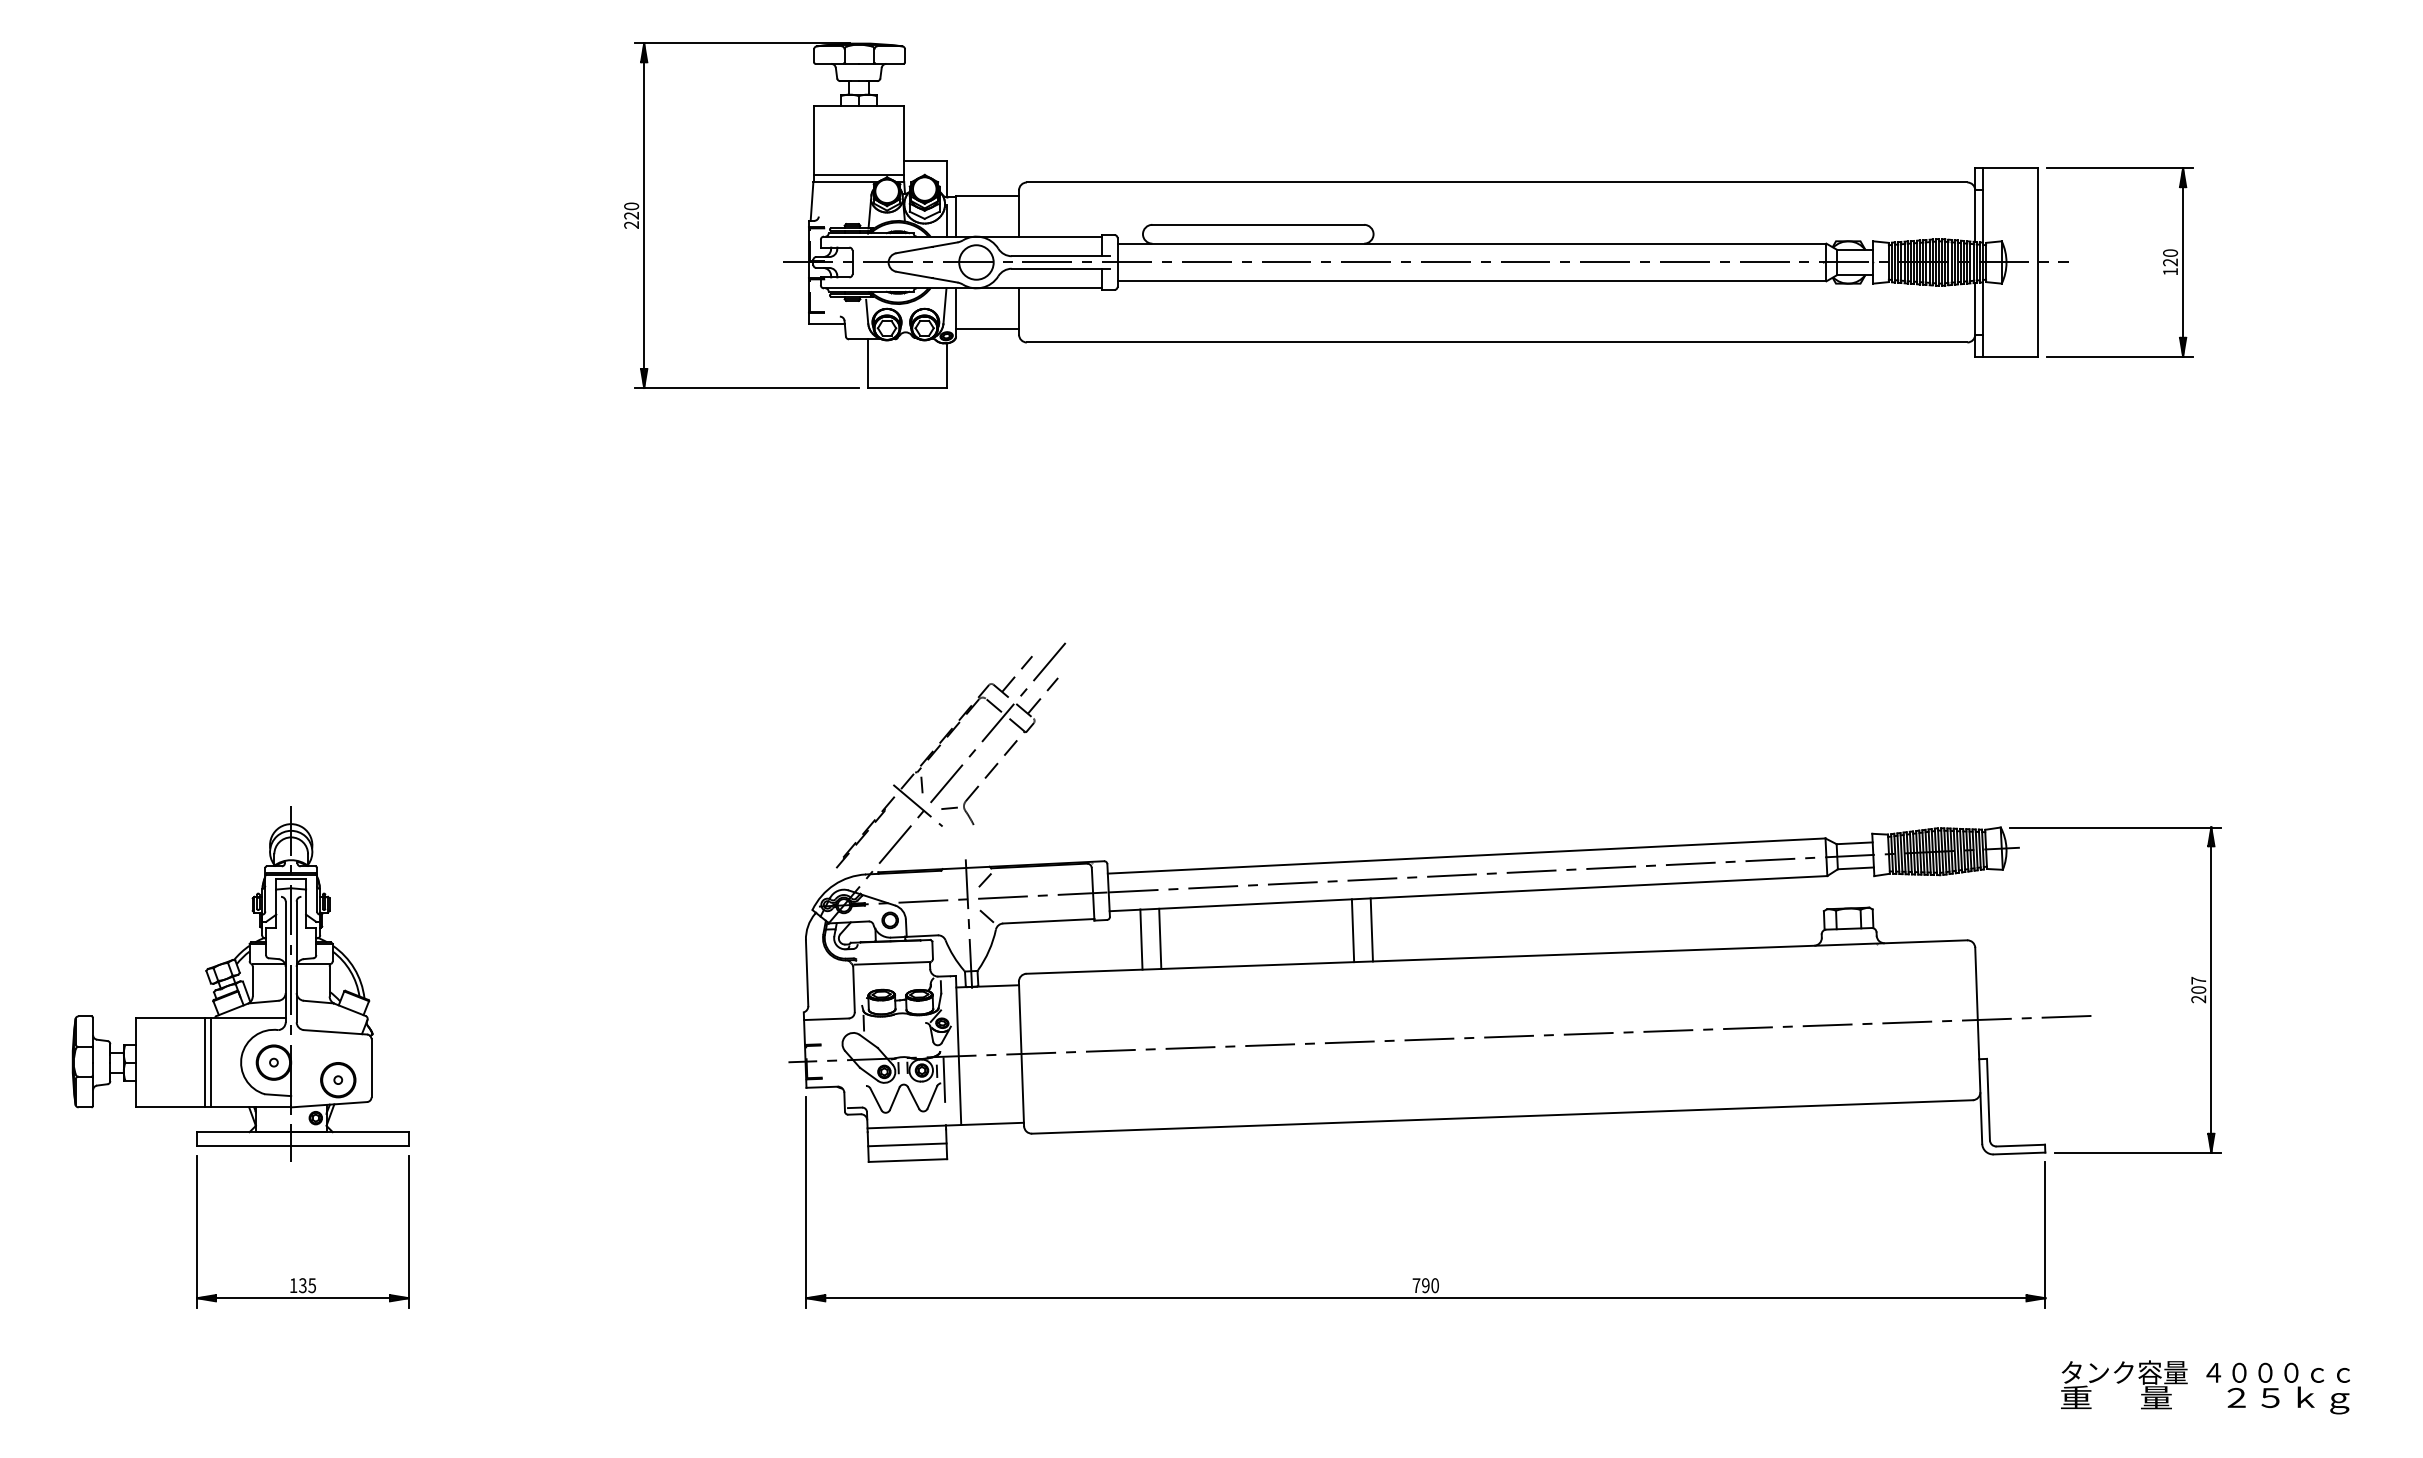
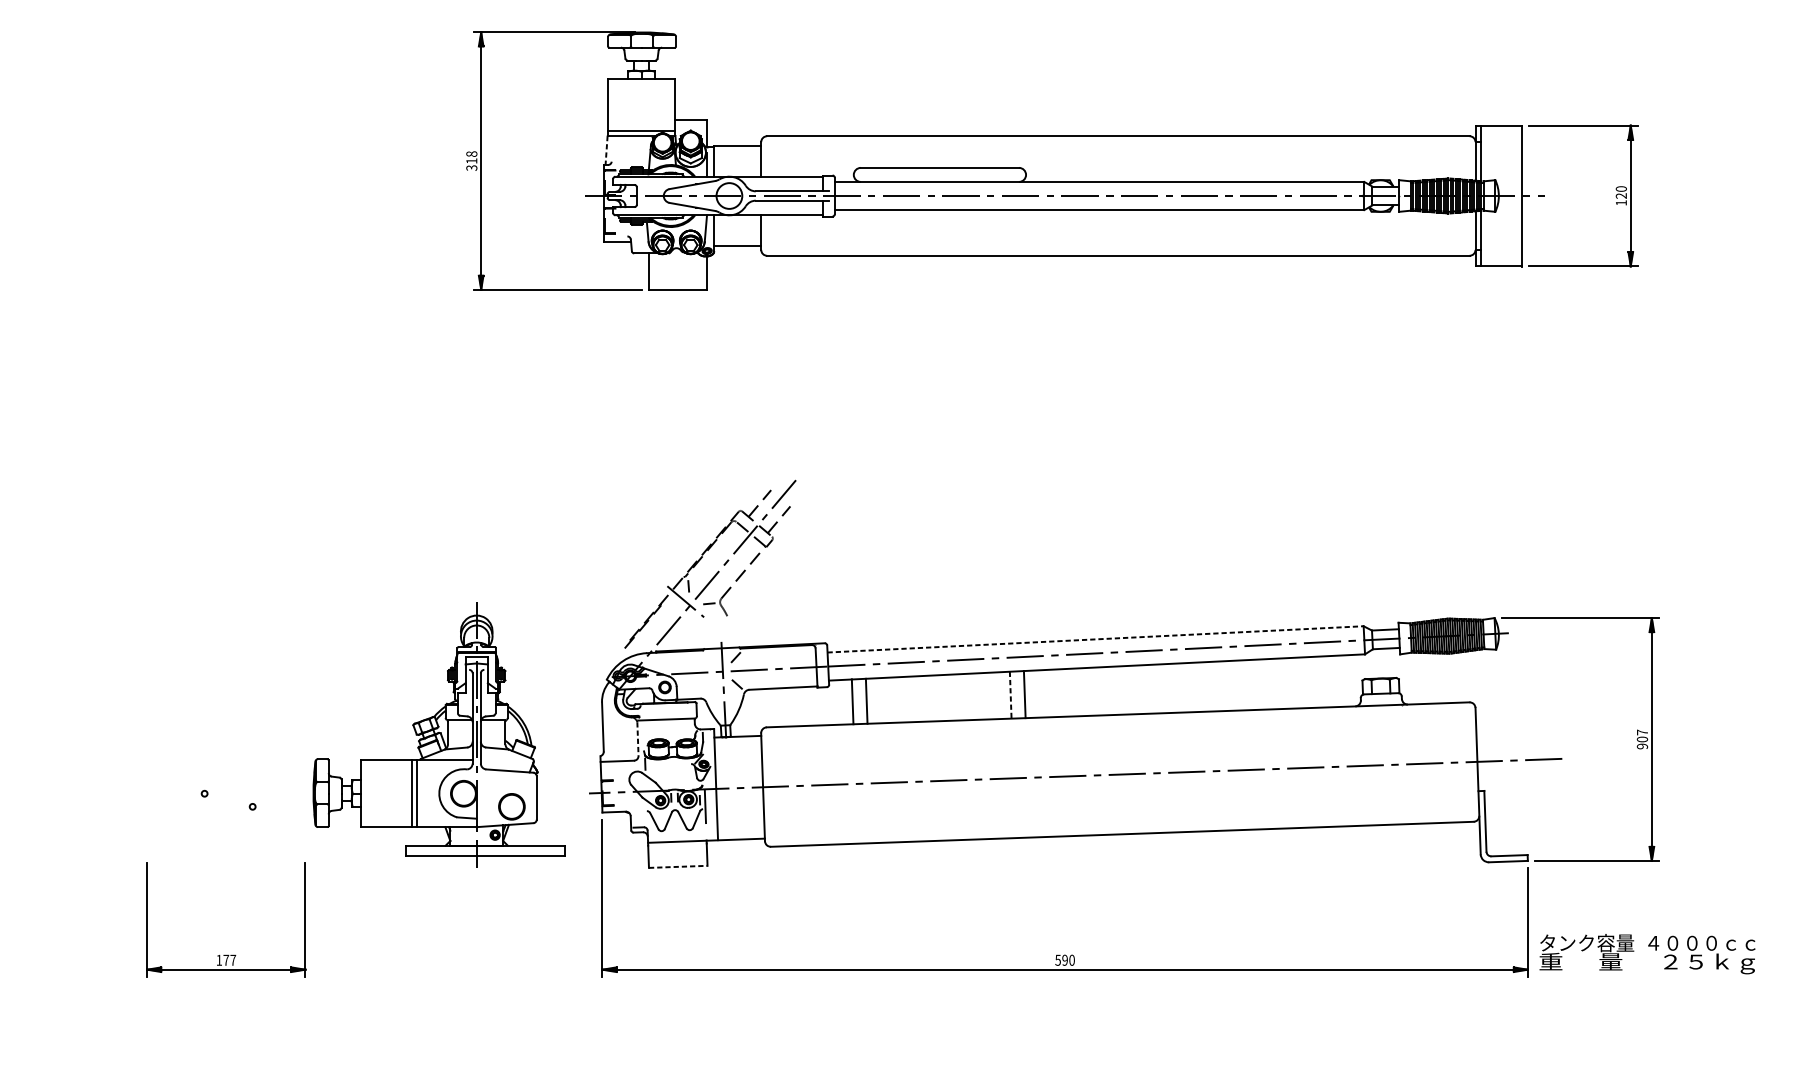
line: (812, 202) -> (606, 151), solid -> dashed
text: (631, 215) -> (471, 160), 220 -> 318
line: (1467, 856) -> (1096, 639), solid -> dashed
line: (1353, 931) -> (1011, 695), solid -> dashed
part: (240, 983) -> (438, 734), moved
line: (854, 990) -> (638, 739), solid -> dashed
text: (2199, 999) -> (1643, 746), 207 -> 907
line: (907, 1144) -> (677, 854), removed
line: (908, 1160) -> (678, 866), solid -> dashed
text: (307, 1285) -> (229, 960), 135 -> 177
text: (1416, 1285) -> (1058, 960), 790 -> 590
text: (2205, 1387) -> (1647, 954), moved

